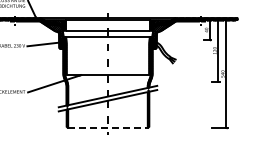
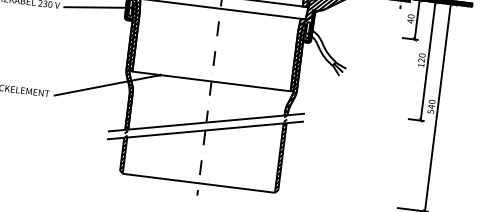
line: (108, 128) -> (199, 183), dashed -> solid

